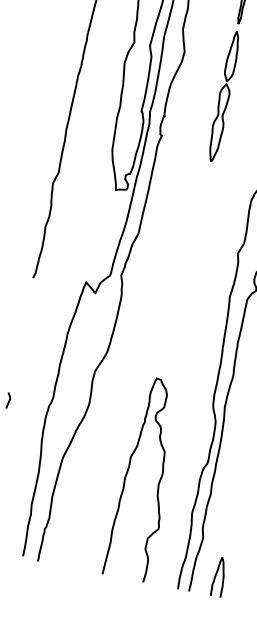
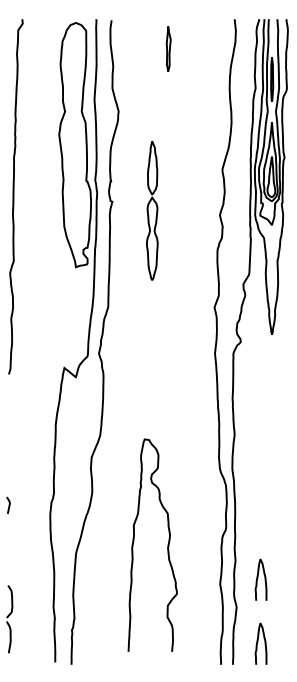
part: (224, 96) -> (152, 210), moved
curve: (158, 481) -> (167, 544), moved
curve: (228, 515) -> (258, 578), added

